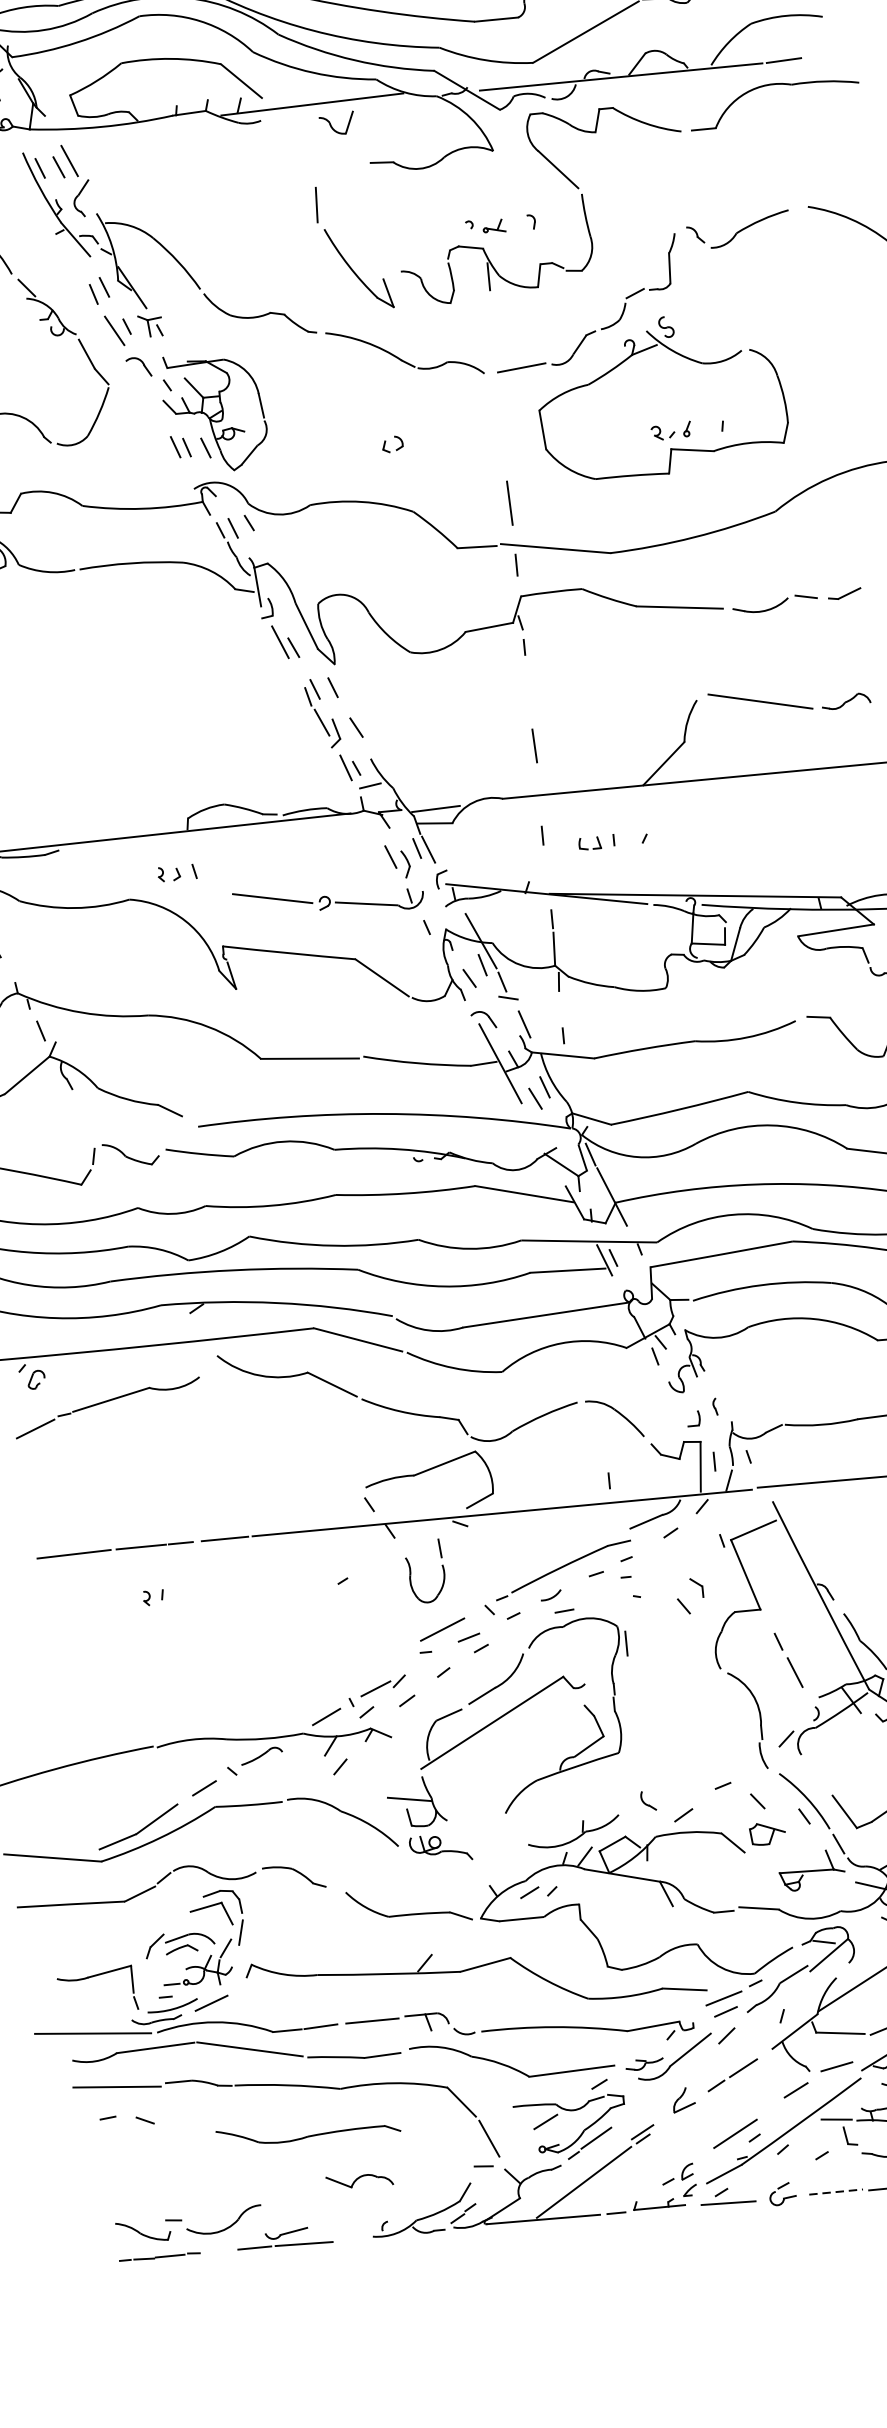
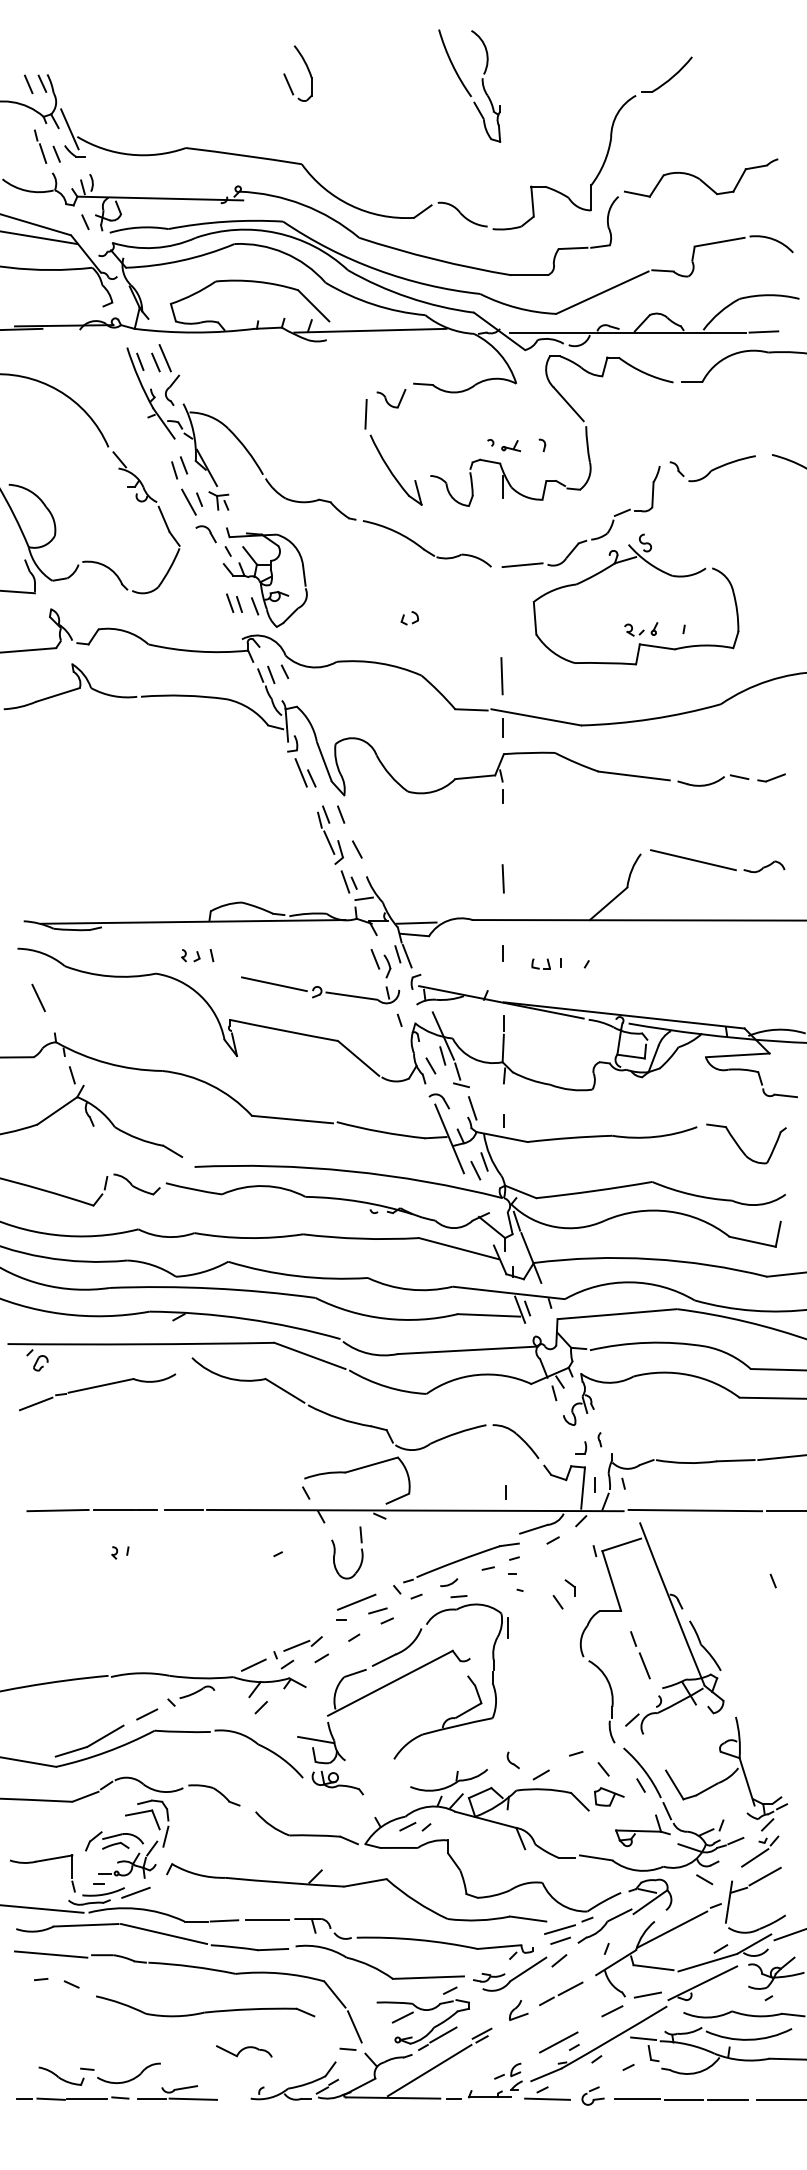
part: (337, 123) -> (391, 398), moved
part: (308, 2131) -> (205, 2006), size x1.43
line: (836, 2191) -> (637, 2098), dashed -> solid
part: (159, 2257) -> (72, 2098), size x1.67

